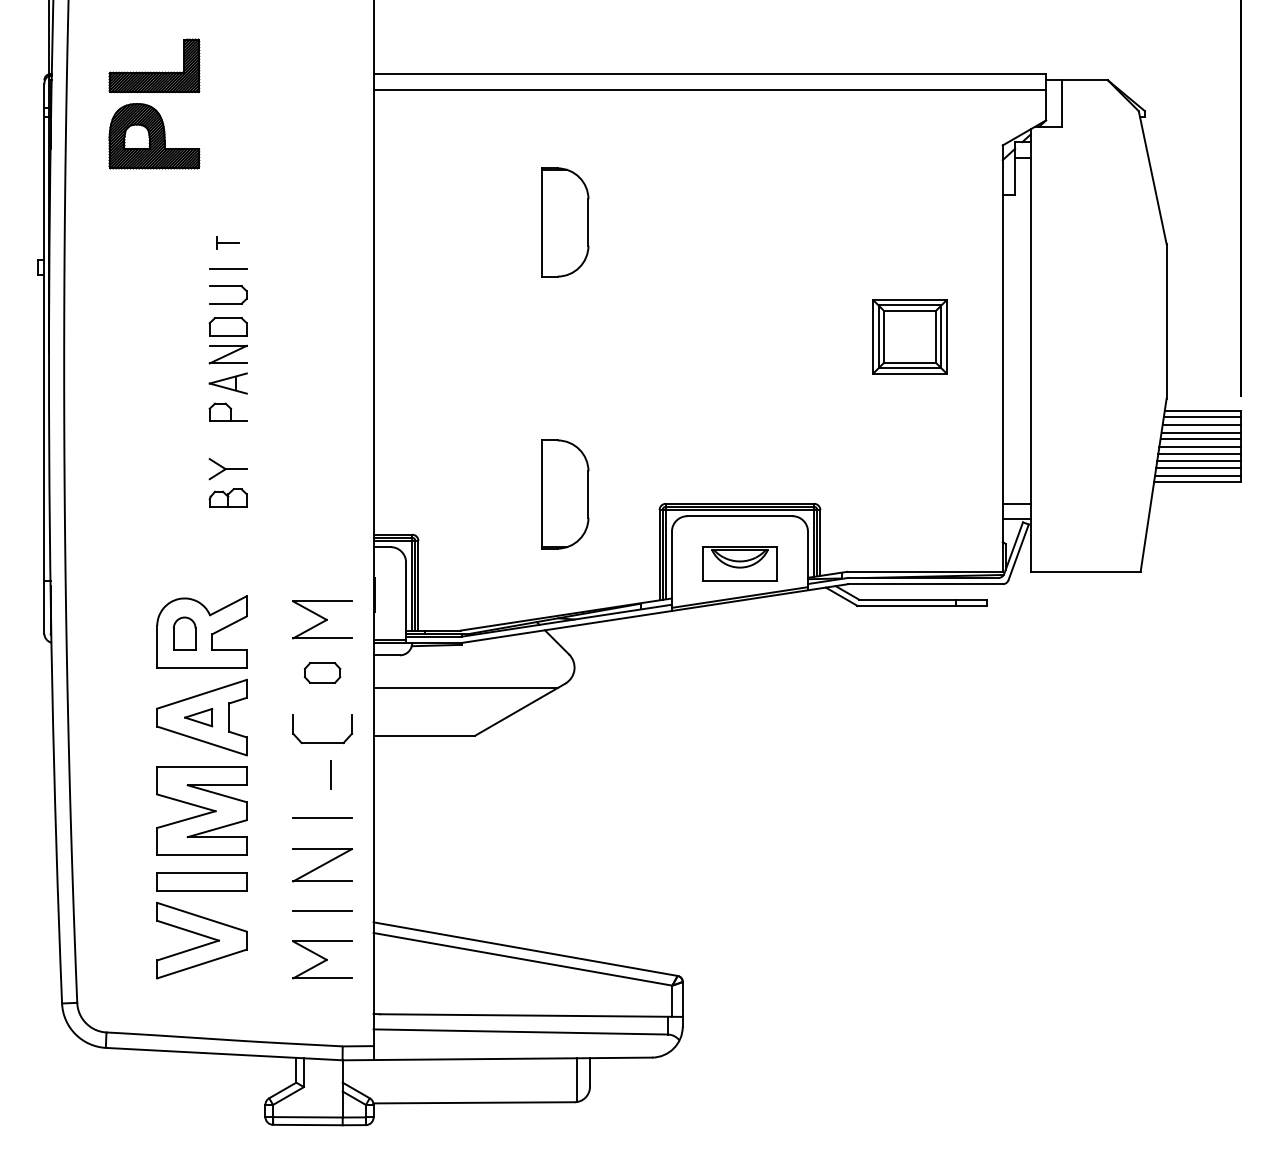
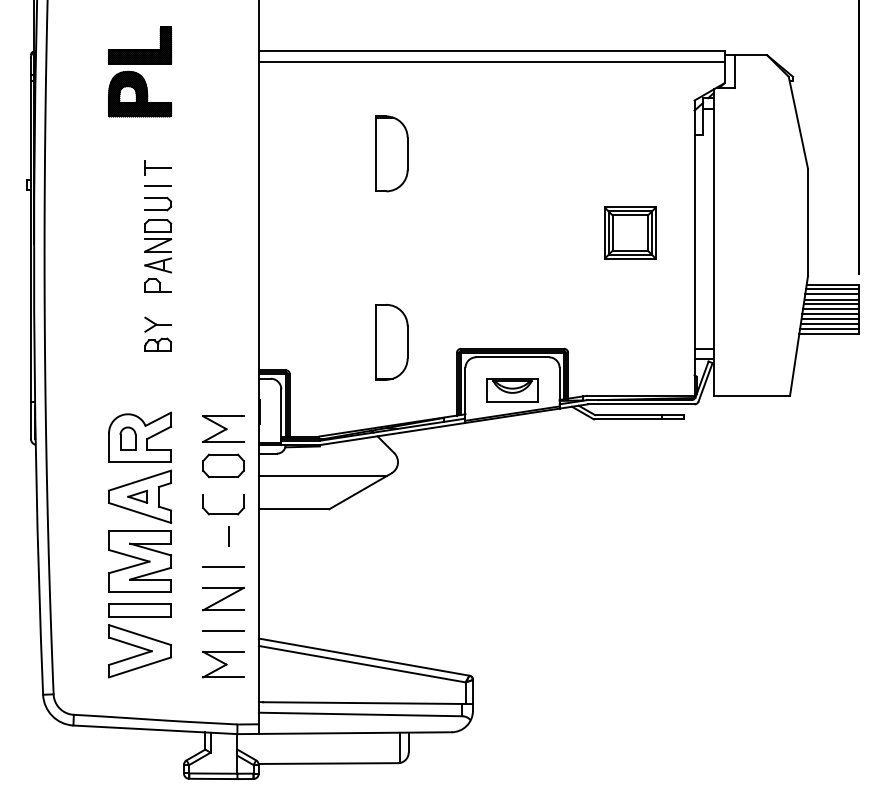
part: (155, 103) -> (140, 71), moved
part: (227, 242) -> (157, 167), size x1.67
part: (322, 672) -> (223, 465), size x1.67

